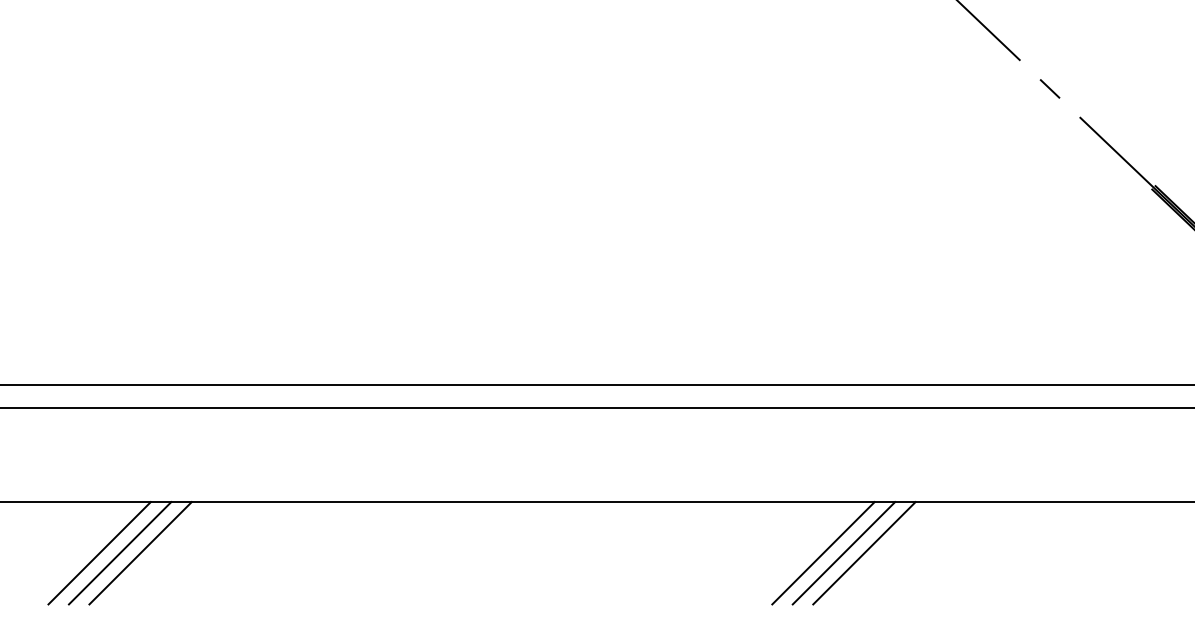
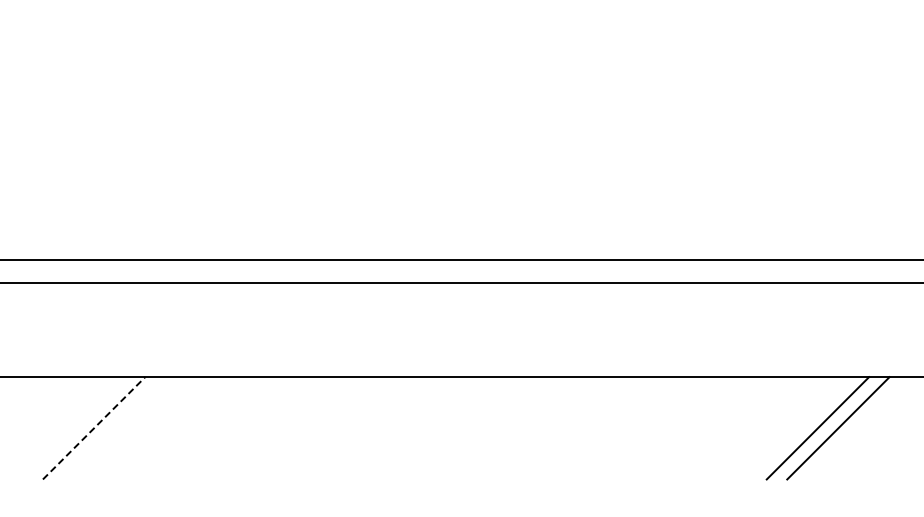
line: (100, 552) -> (94, 427), solid -> dashed
line: (119, 553) -> (113, 428), removed
line: (140, 553) -> (134, 428), removed
line: (864, 553) -> (858, 428), removed

